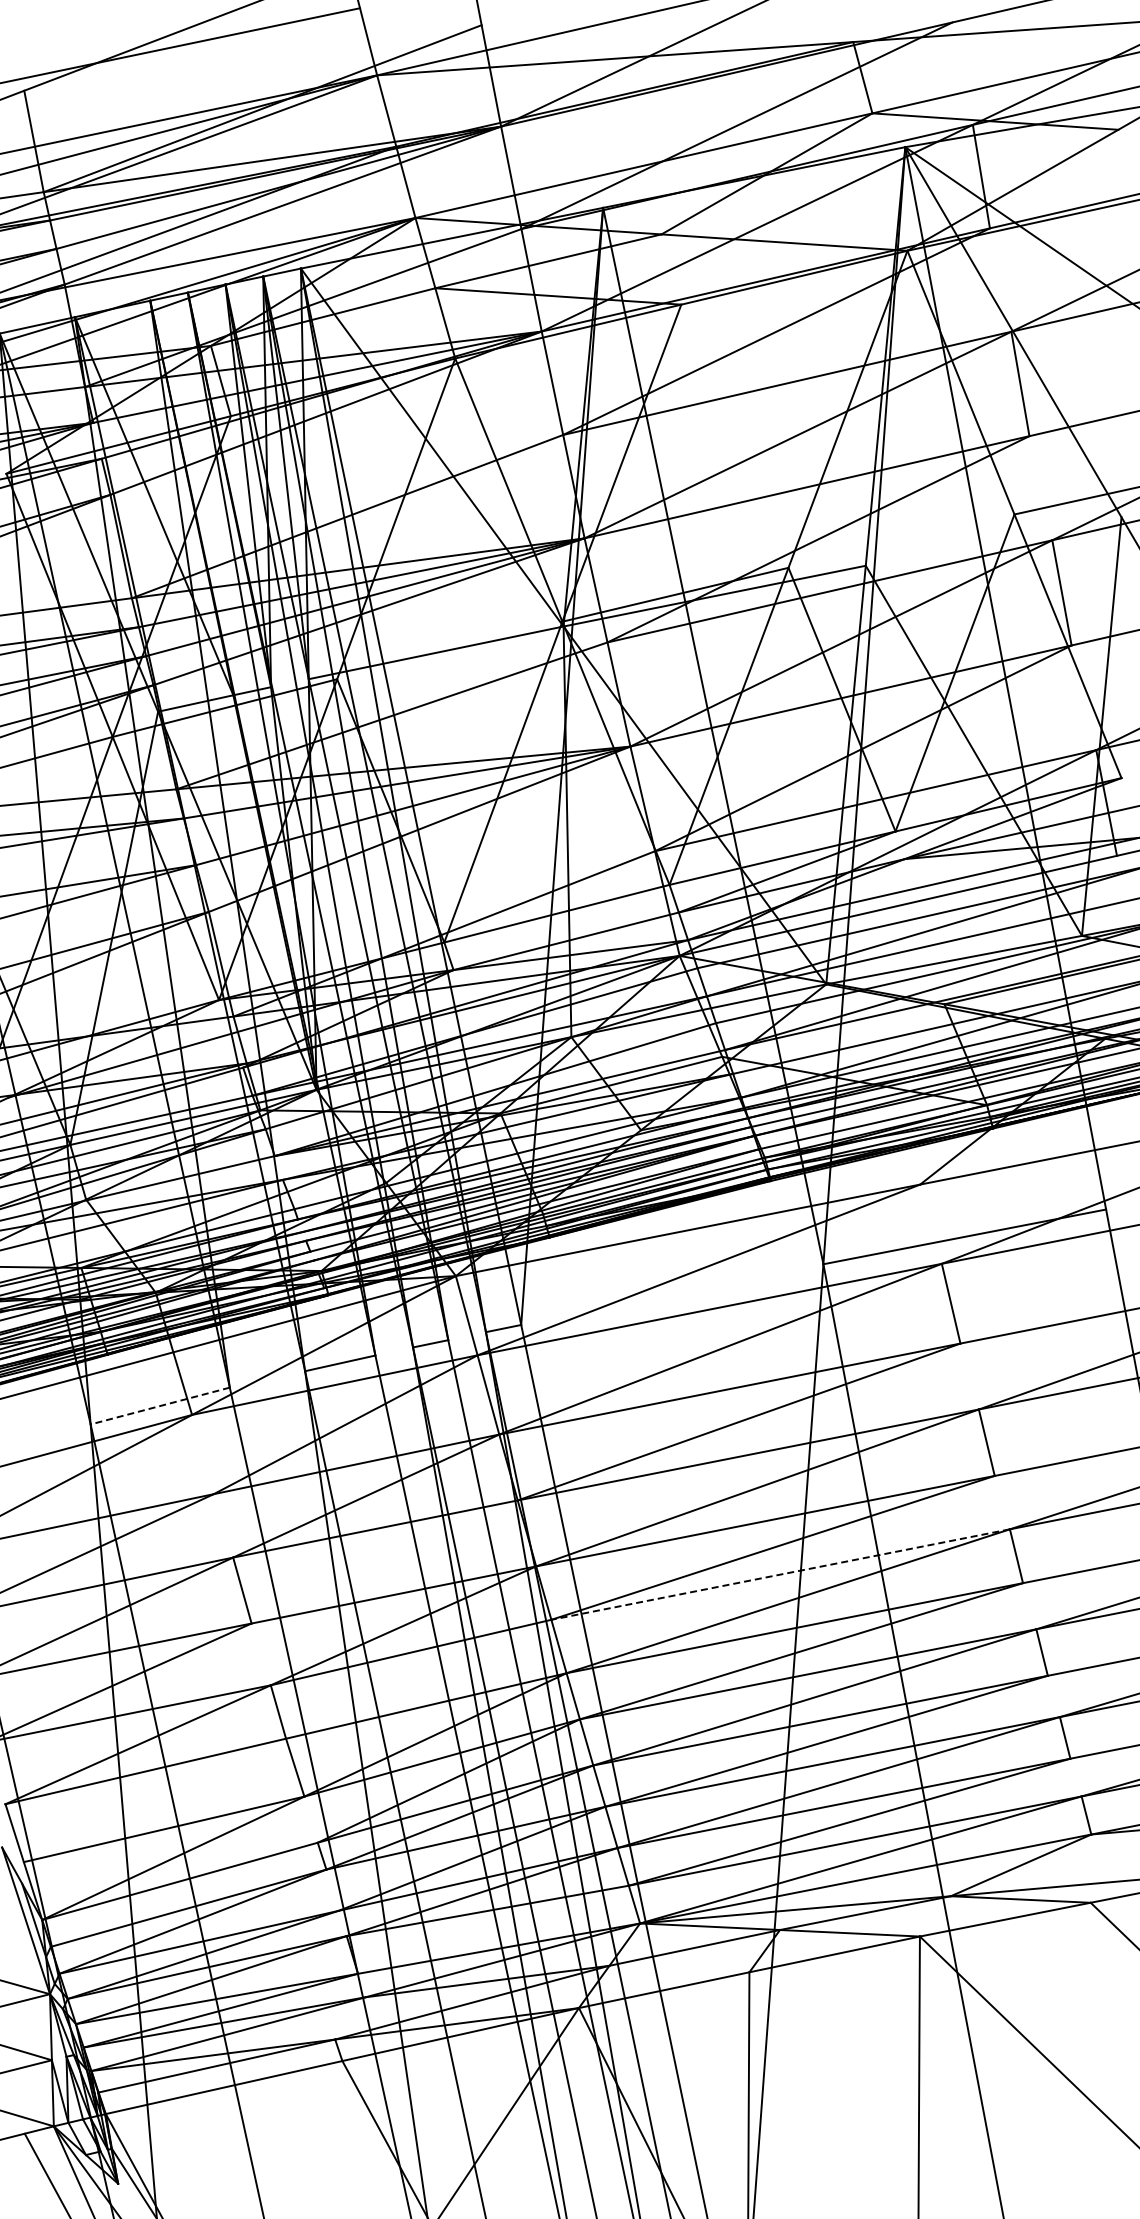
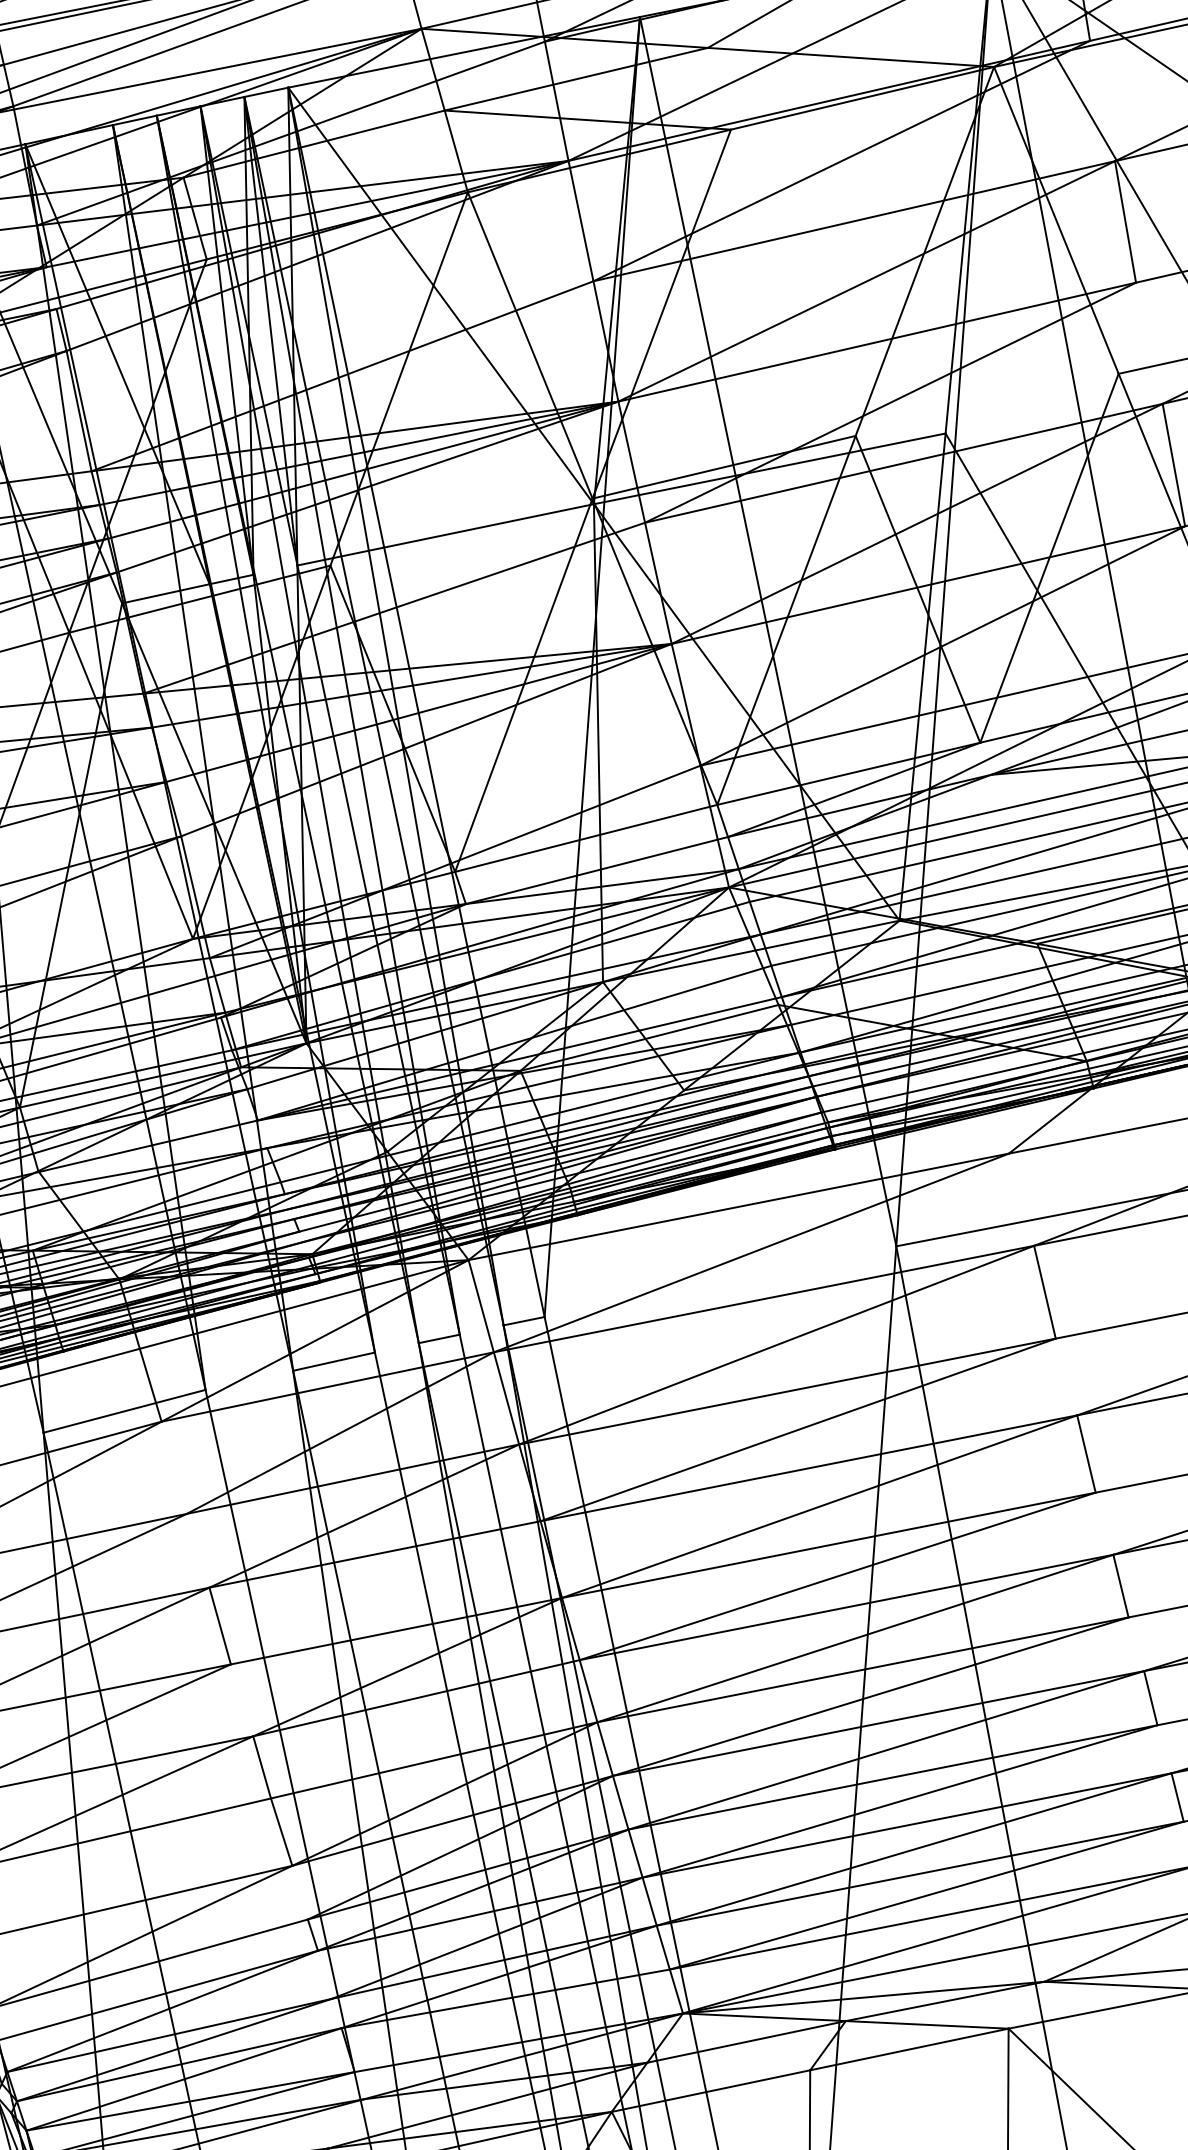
line: (160, 1406) -> (124, 1411), dashed -> solid
line: (780, 1574) -> (846, 1607), dashed -> solid

